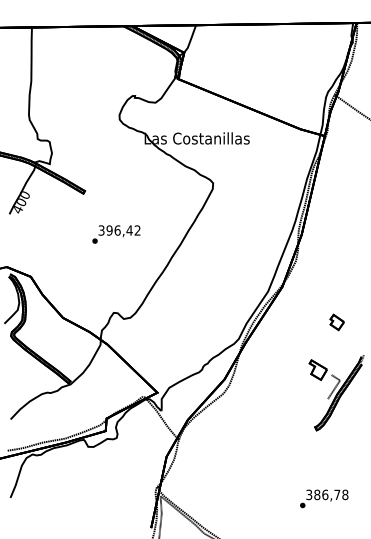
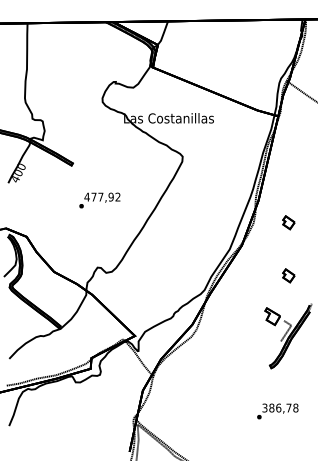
text: (115, 230) -> (99, 197), 396,42 -> 477,92
part: (336, 260) -> (288, 222), added
text: (324, 498) -> (278, 411), moved

